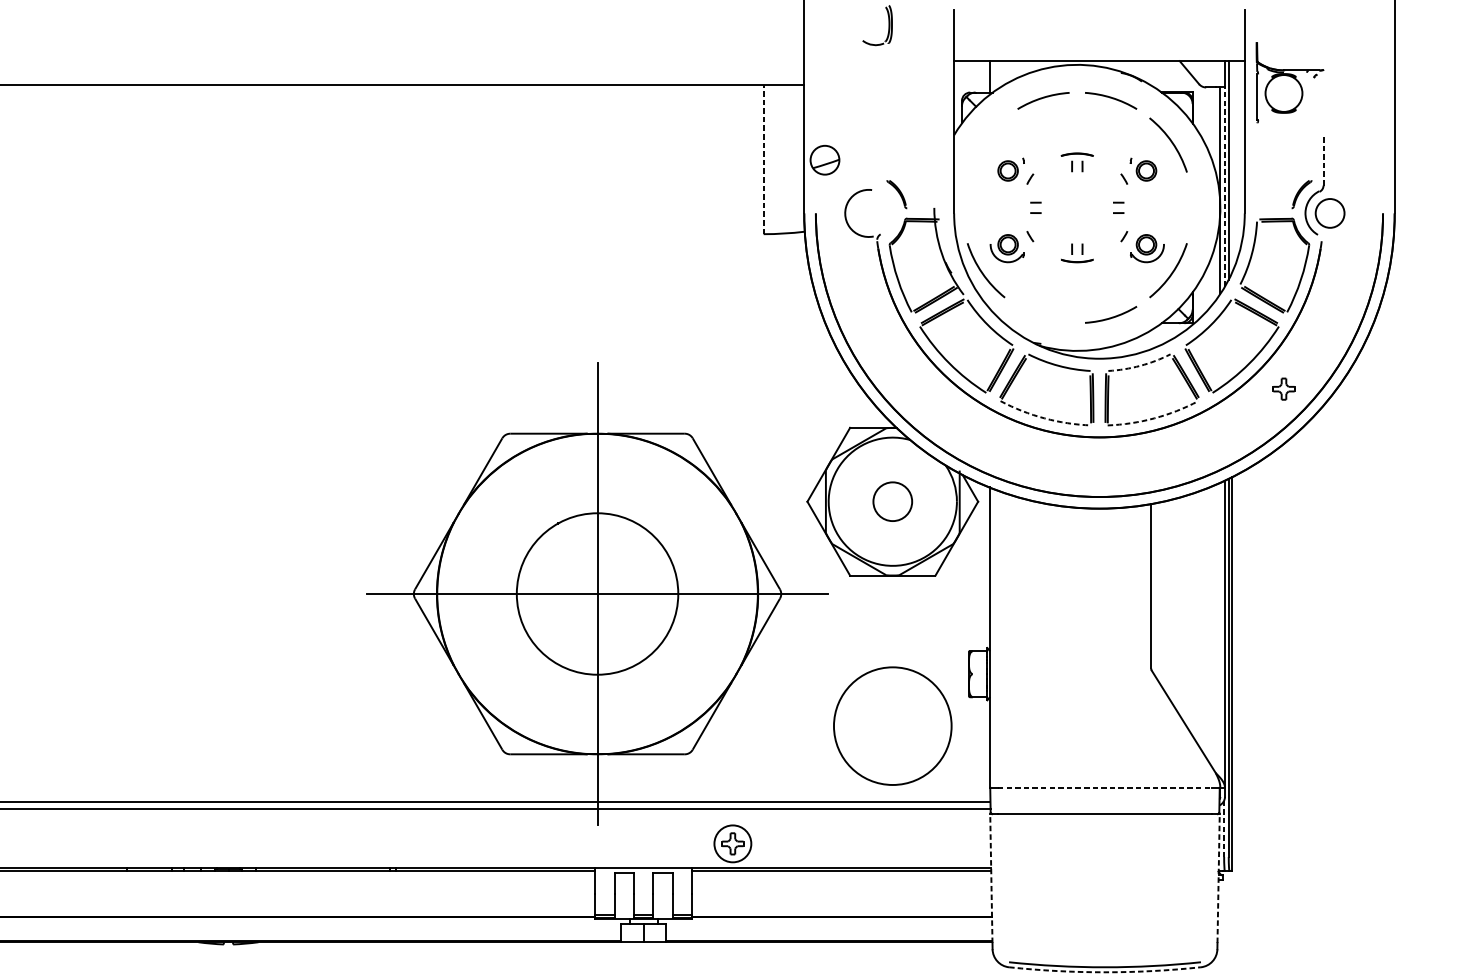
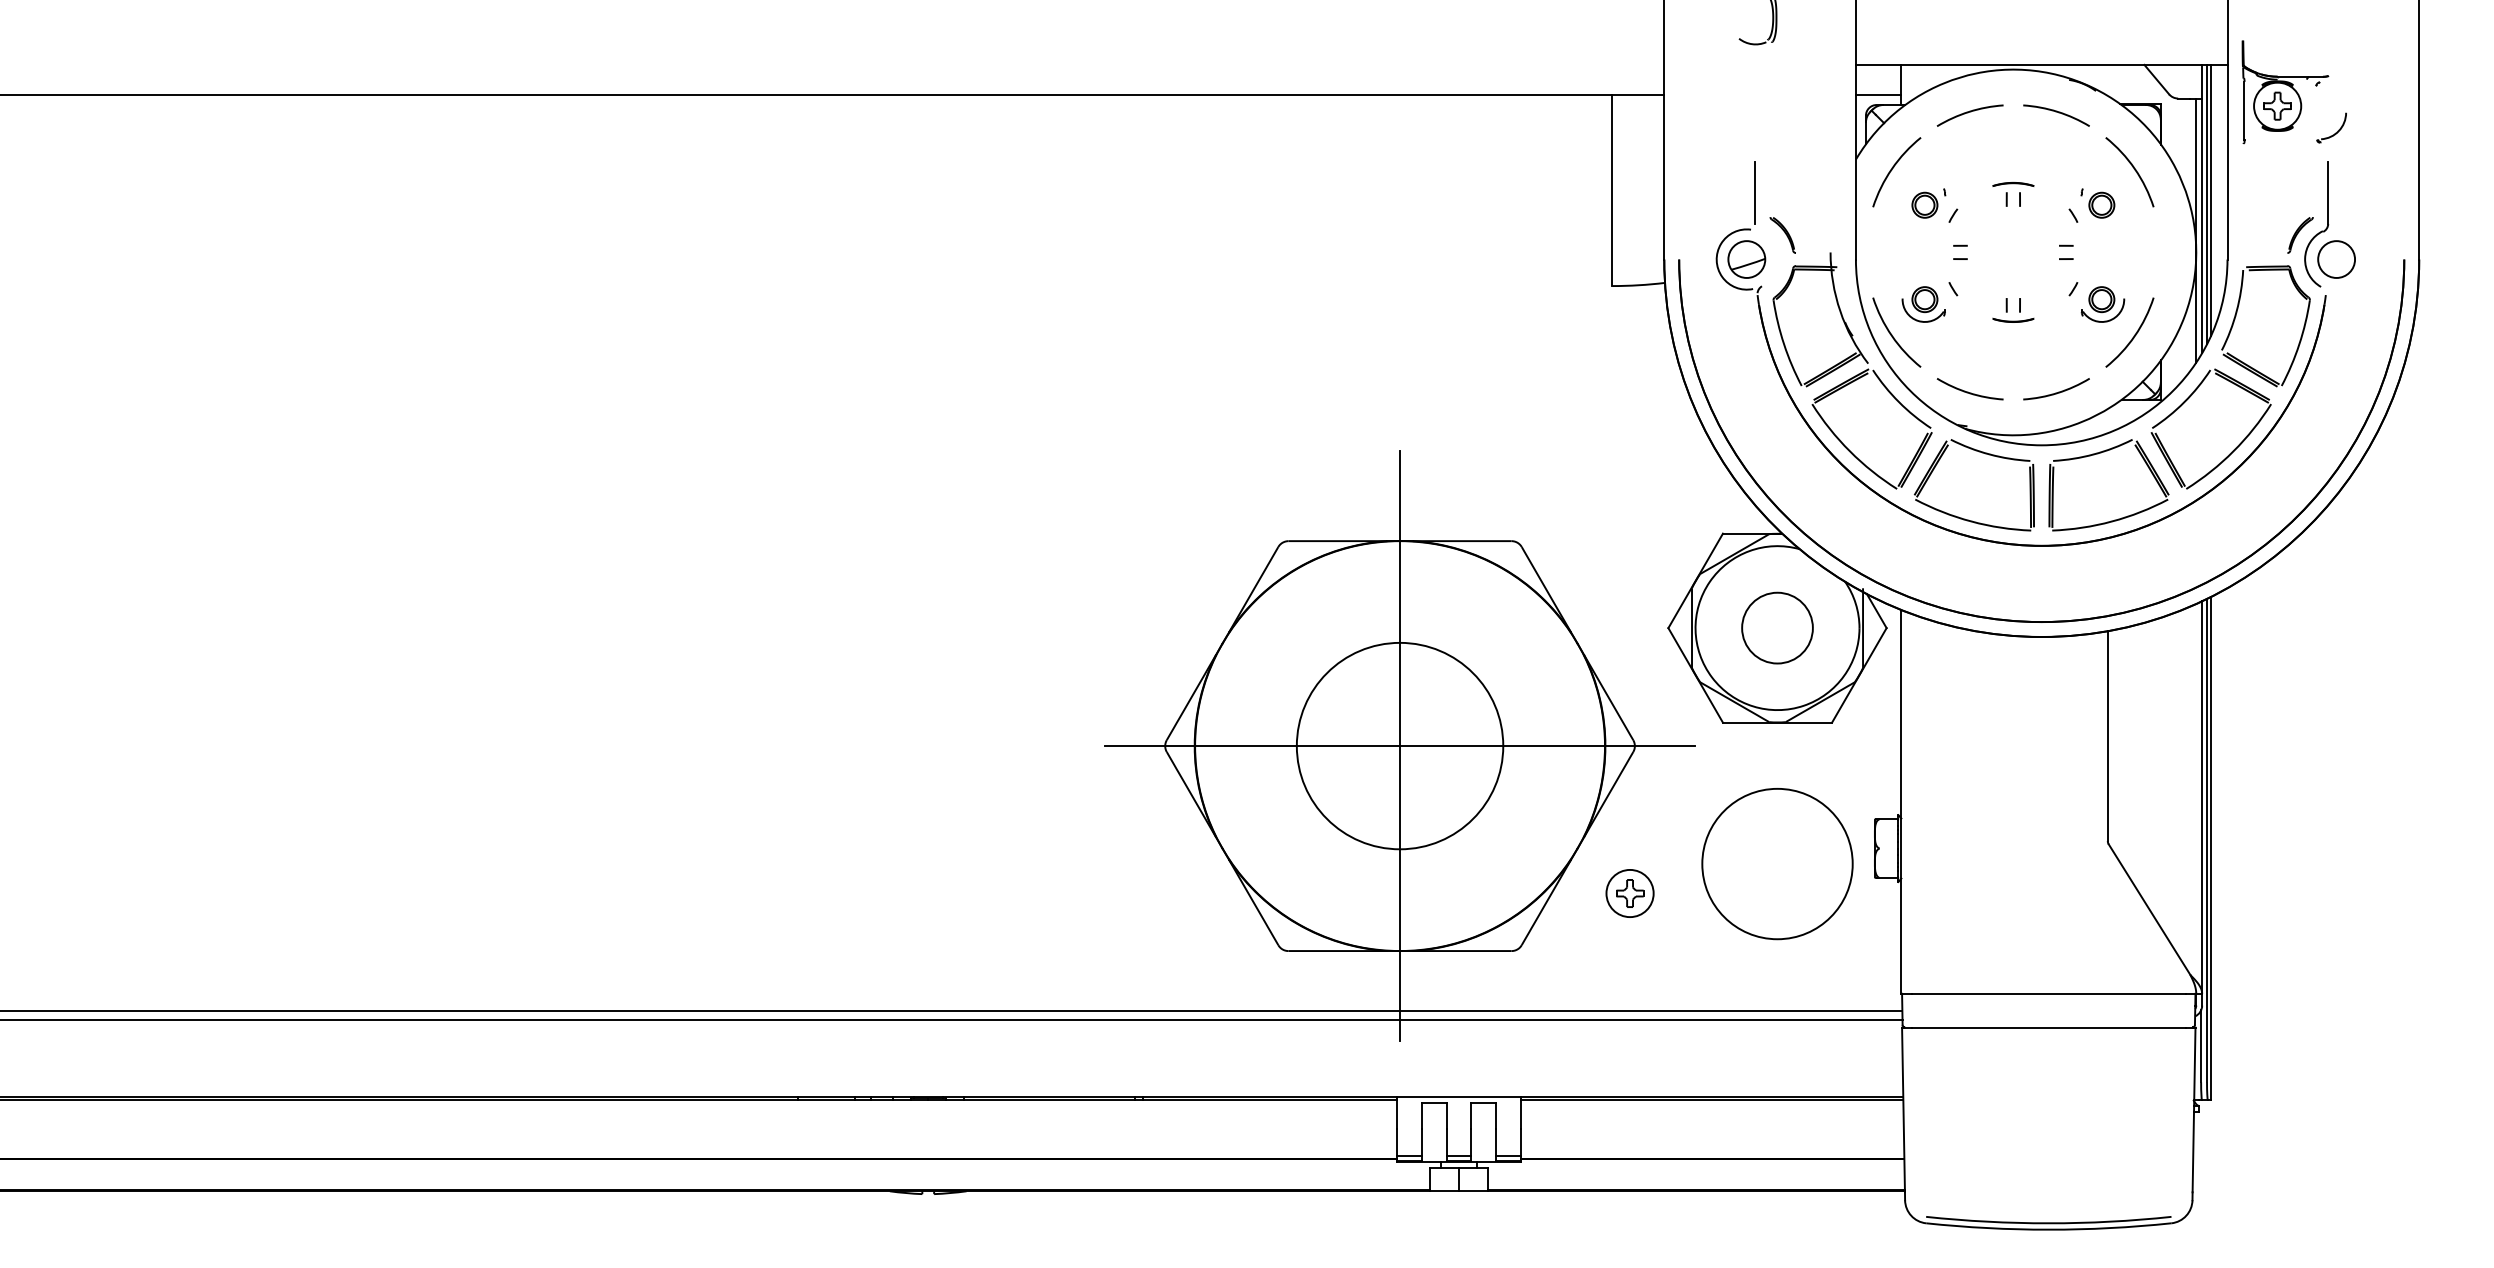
line: (971, 85) -> (1878, 95), added
part: (1329, 114) -> (2335, 132), added
arc: (982, 143) -> (1892, 170), added
line: (763, 159) -> (1612, 190), dashed -> solid
part: (824, 160) -> (1746, 259), moved
line: (875, 160) -> (1755, 192), added
line: (1323, 161) -> (2328, 193), dashed -> solid
line: (1231, 167) -> (2210, 200), added
line: (1225, 186) -> (2202, 225), dashed -> solid
arc: (1042, 316) -> (1968, 391), added
arc: (1139, 365) -> (2093, 454), dashed -> solid
part: (1283, 388) -> (2277, 105), moved
arc: (1044, 418) -> (1971, 521), dashed -> solid
arc: (1154, 418) -> (2111, 521), dashed -> solid
circle: (892, 501) -> (1777, 627), size x1.43
circle: (892, 726) -> (1777, 864), moved
line: (1104, 787) -> (2048, 993), dashed -> solid
line: (1224, 828) -> (2201, 1046), dashed -> solid
part: (732, 843) -> (1629, 893), moved
line: (991, 878) -> (1903, 1109), dashed -> solid
line: (1218, 878) -> (2194, 1109), dashed -> solid
arc: (1104, 972) -> (2048, 1229), dashed -> solid

